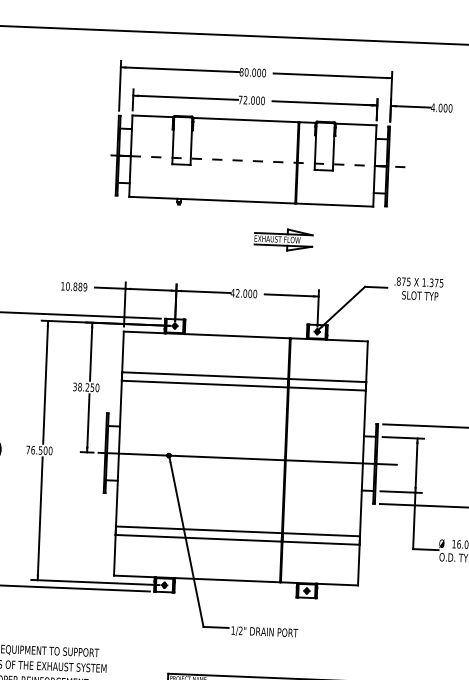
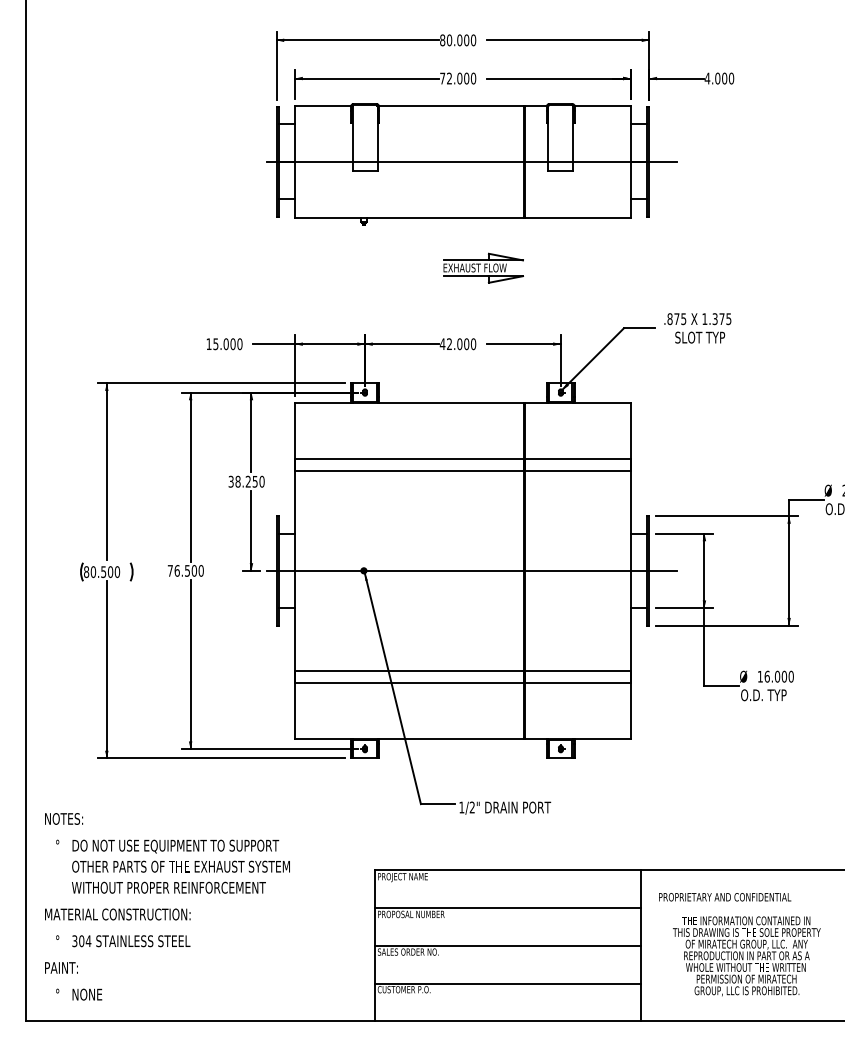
line: (259, 161) -> (472, 161), dashed -> solid
part: (283, 239) -> (483, 267), moved
text: (76, 287) -> (227, 344), 10.889 -> 15.000

